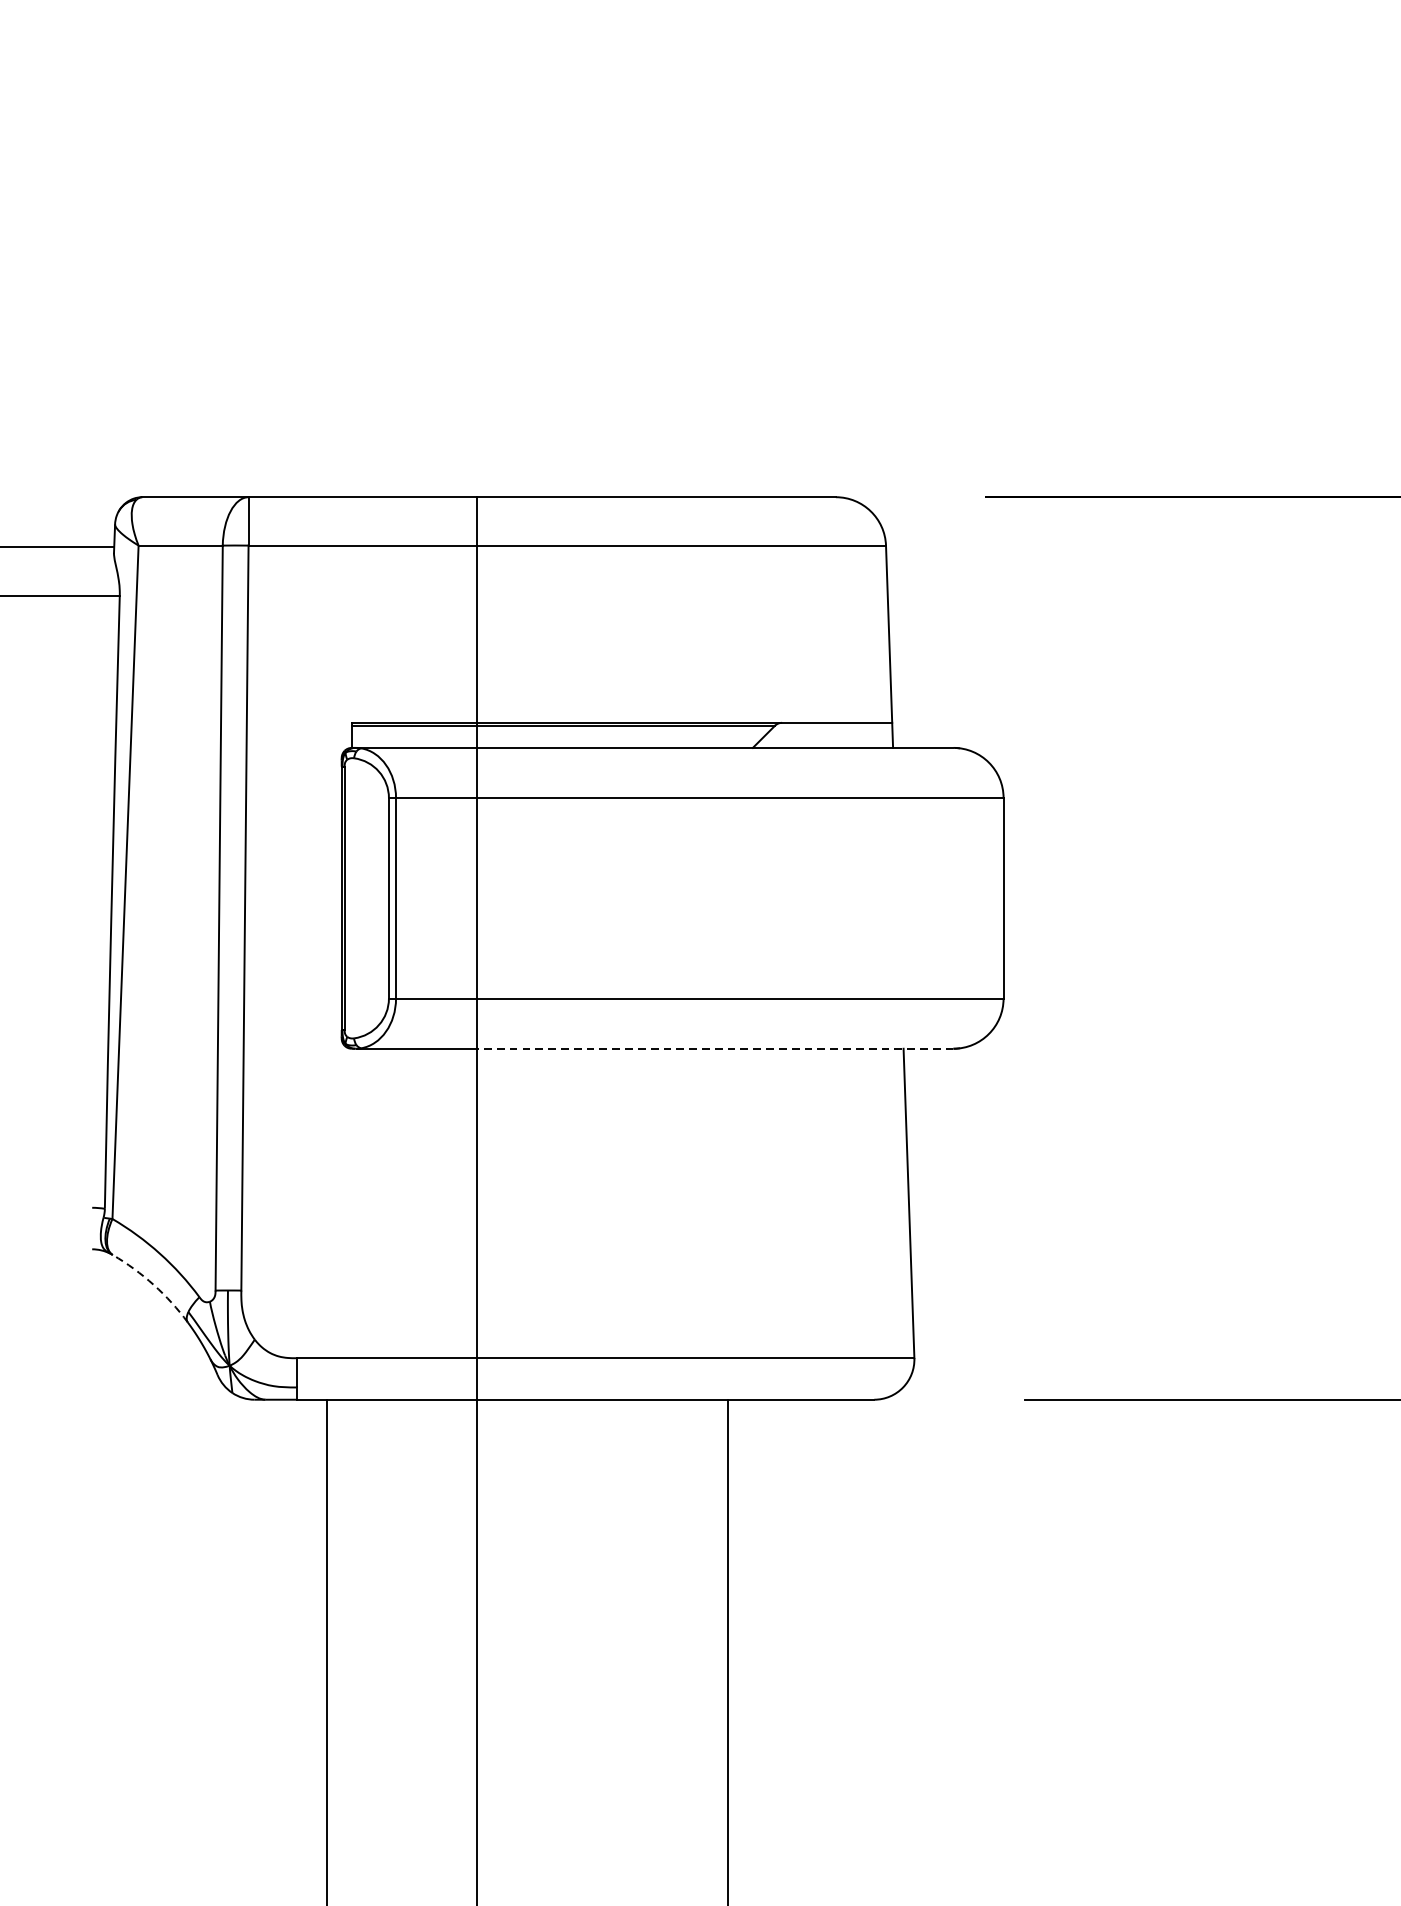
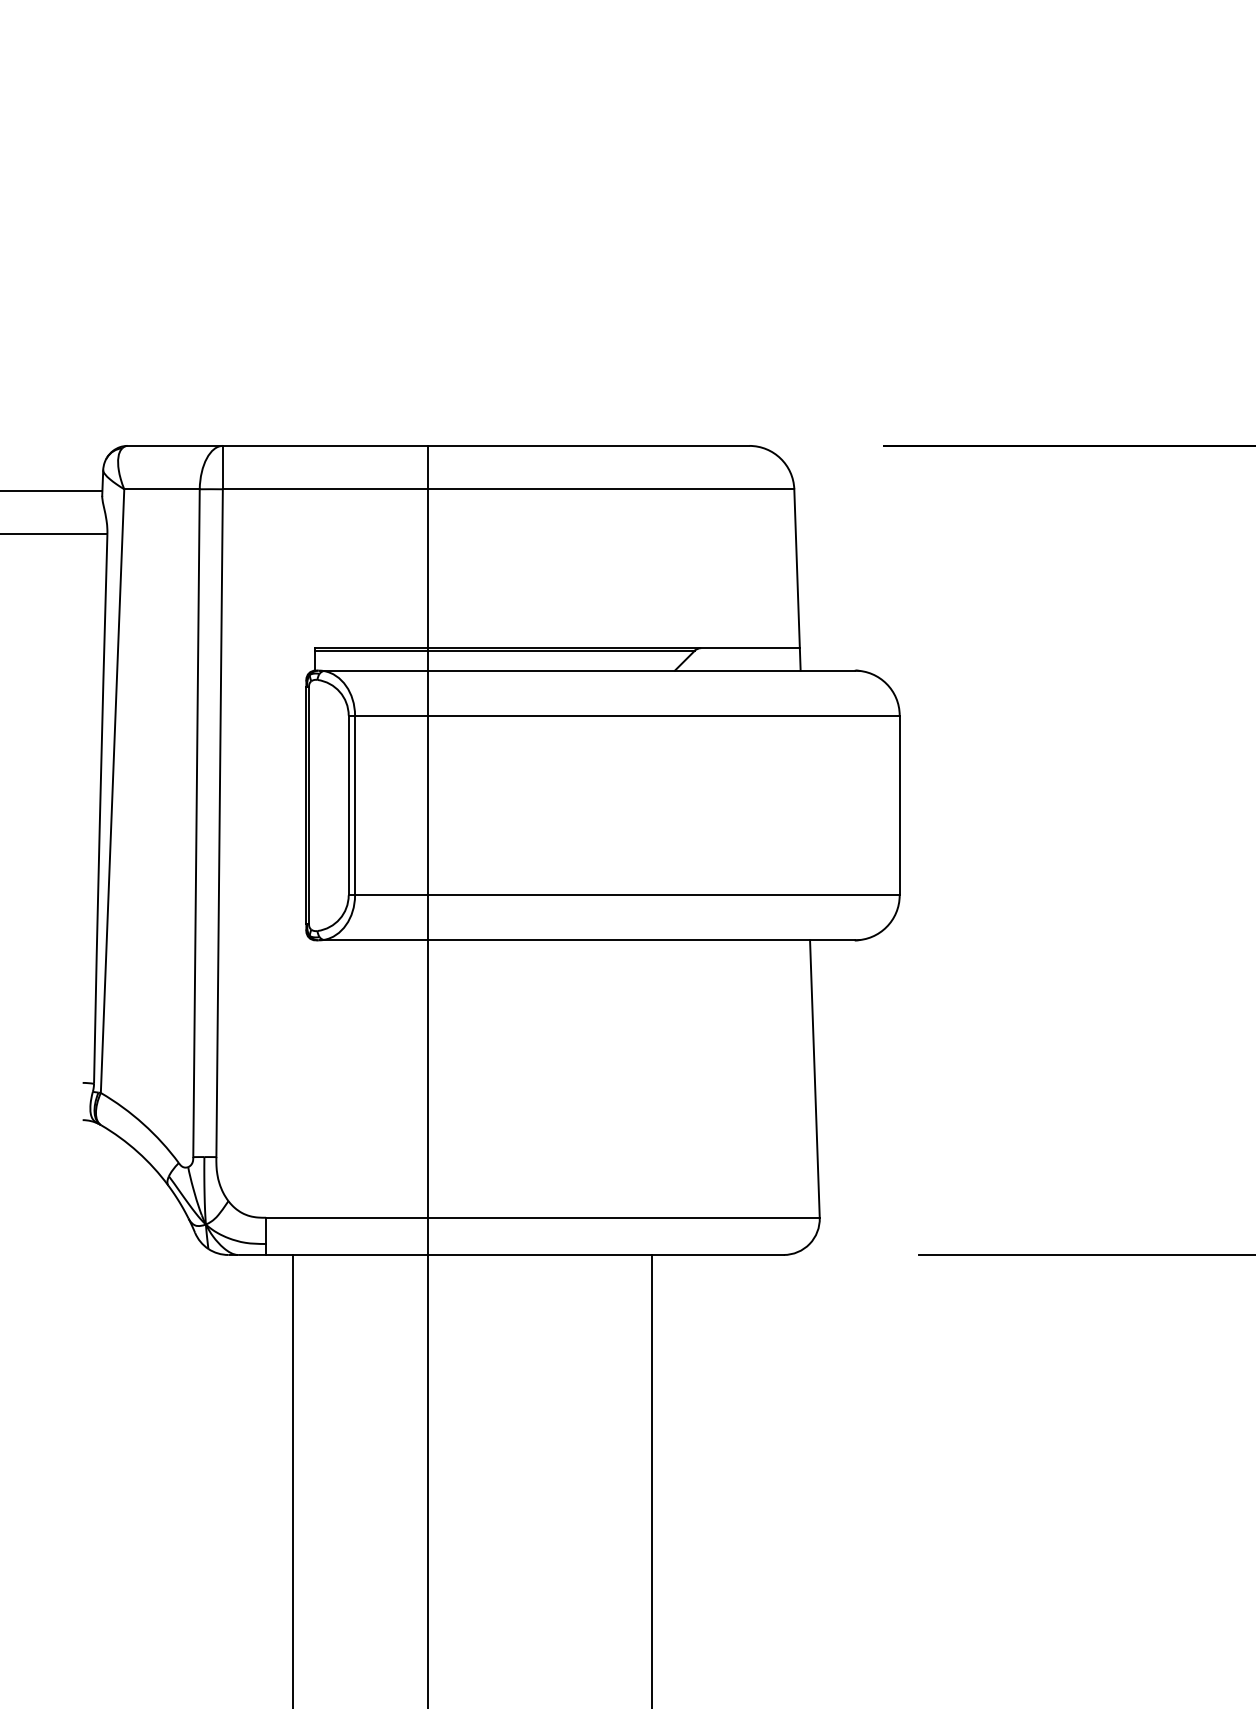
line: (715, 1048) -> (641, 940), dashed -> solid
arc: (153, 1285) -> (137, 1152), dashed -> solid

